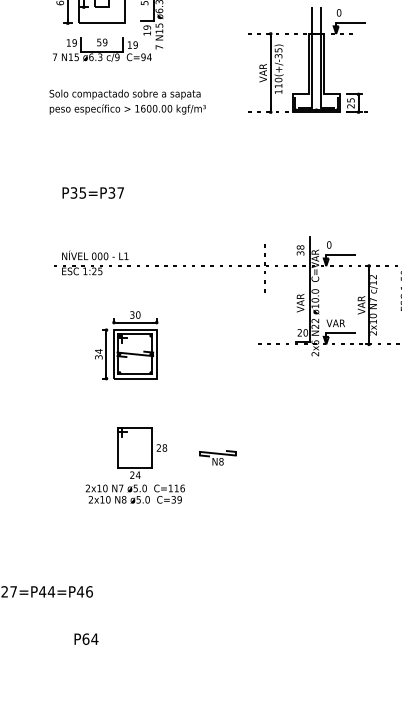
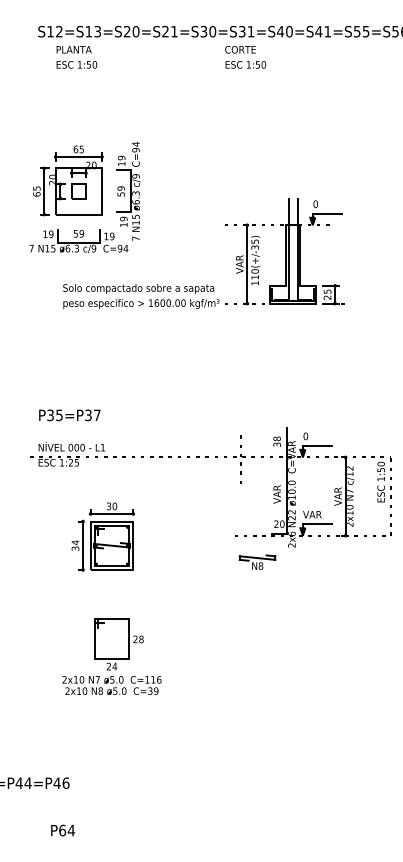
text: (127, 102) -> (141, 296), moved
text: (92, 193) -> (69, 415), moved
part: (217, 457) -> (257, 561), moved

